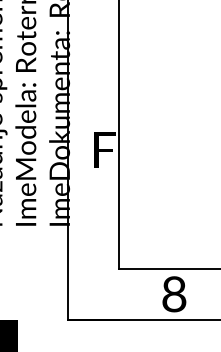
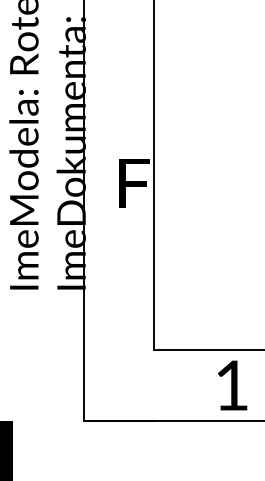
text: (174, 294) -> (232, 385), 8 -> 1

